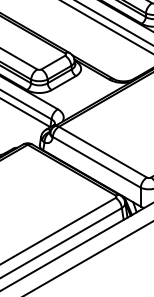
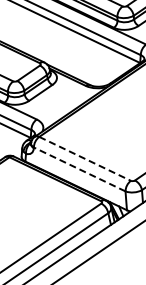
line: (102, 152) -> (84, 159), solid -> dashed
line: (96, 162) -> (79, 169), solid -> dashed

